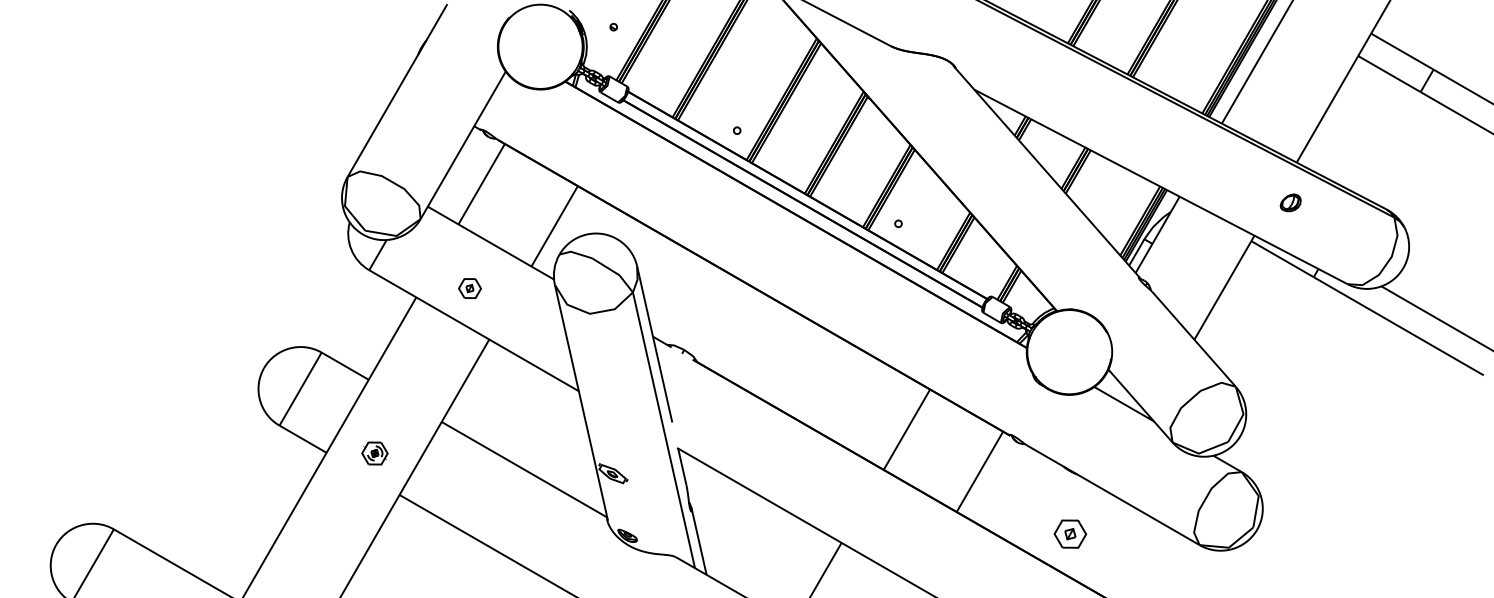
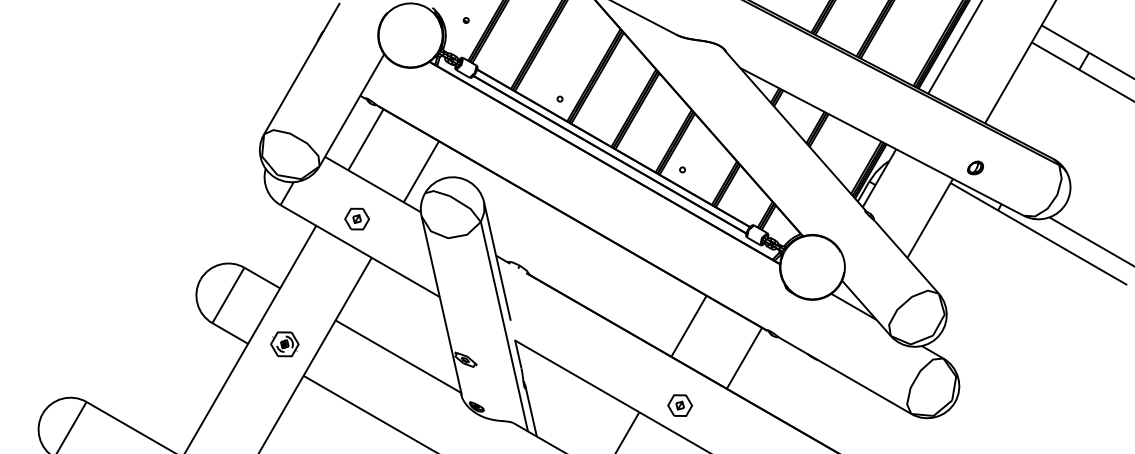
part: (1290, 202) -> (975, 167), moved
part: (469, 287) -> (356, 218), size x1.43
part: (374, 453) -> (284, 344), size x1.43
part: (1069, 533) -> (679, 405), moved

